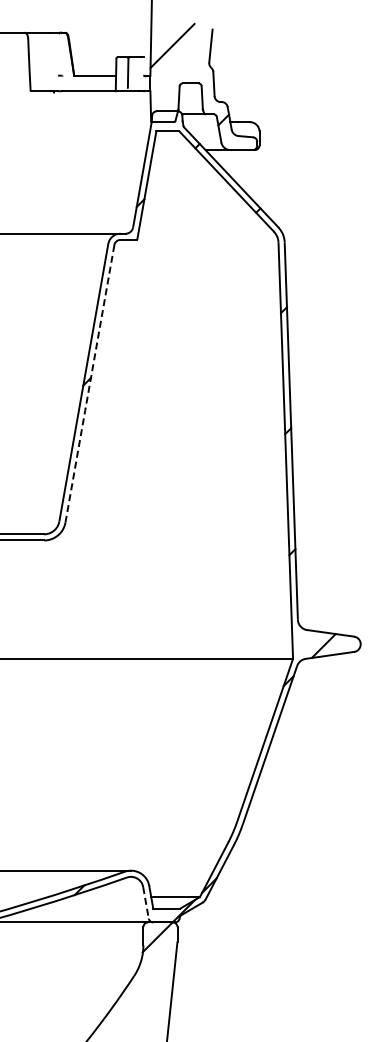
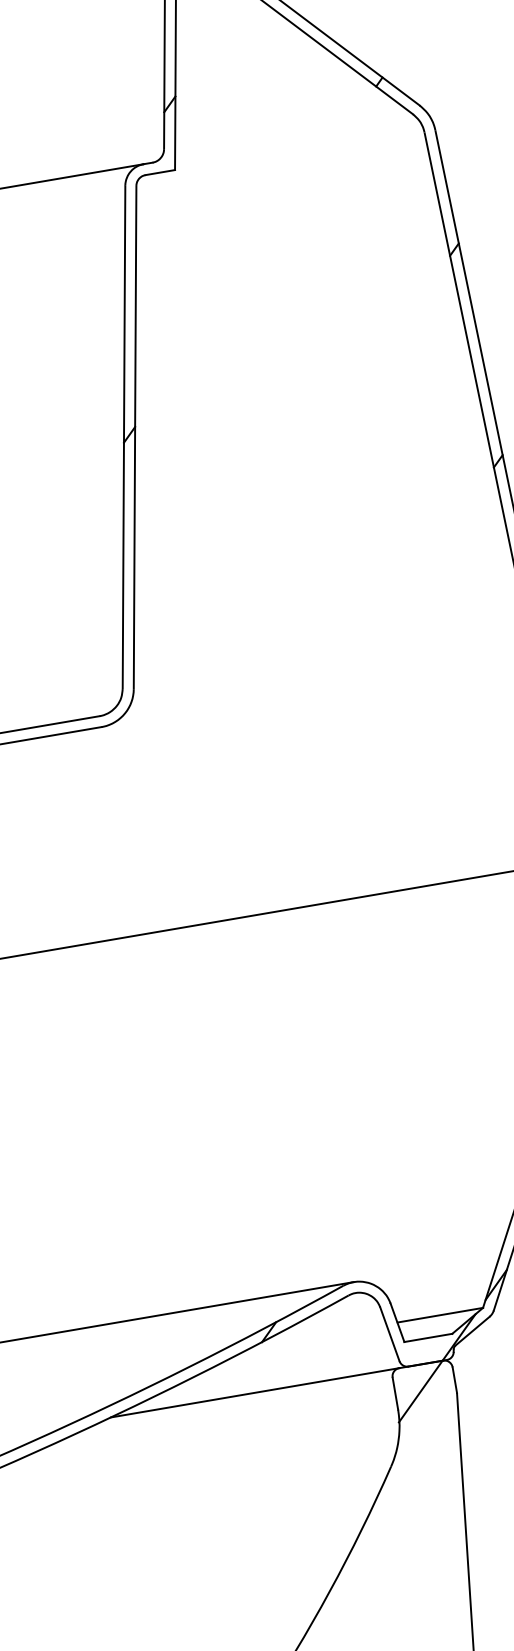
line: (89, 384) -> (134, 438), dashed -> solid
line: (145, 902) -> (388, 1333), dashed -> solid

